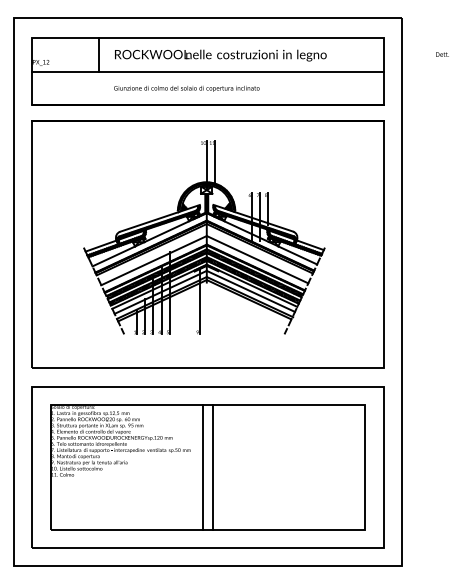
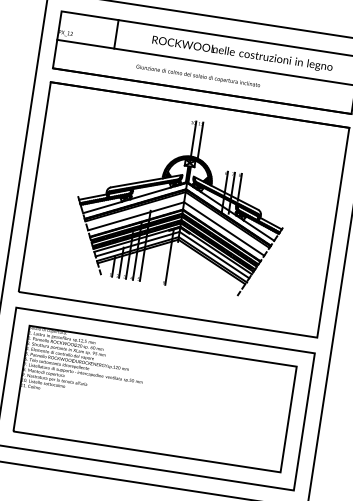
text: (220, 55) -> (242, 54), moved
text: (186, 88) -> (197, 76), moved
line: (203, 467) -> (151, 398), removed
line: (212, 467) -> (158, 399), removed

